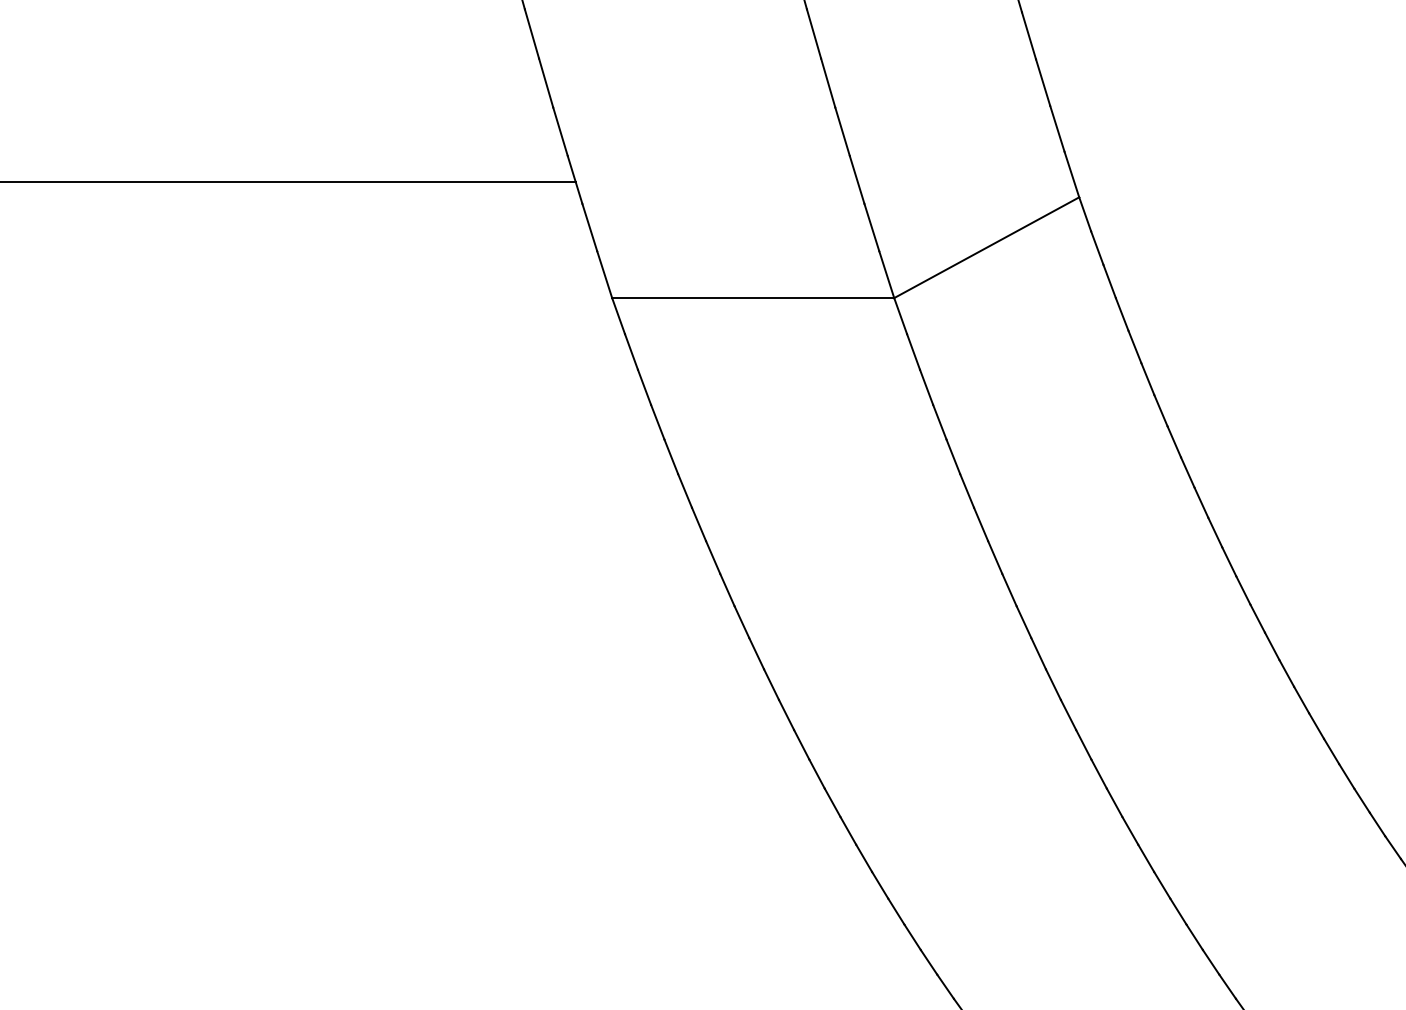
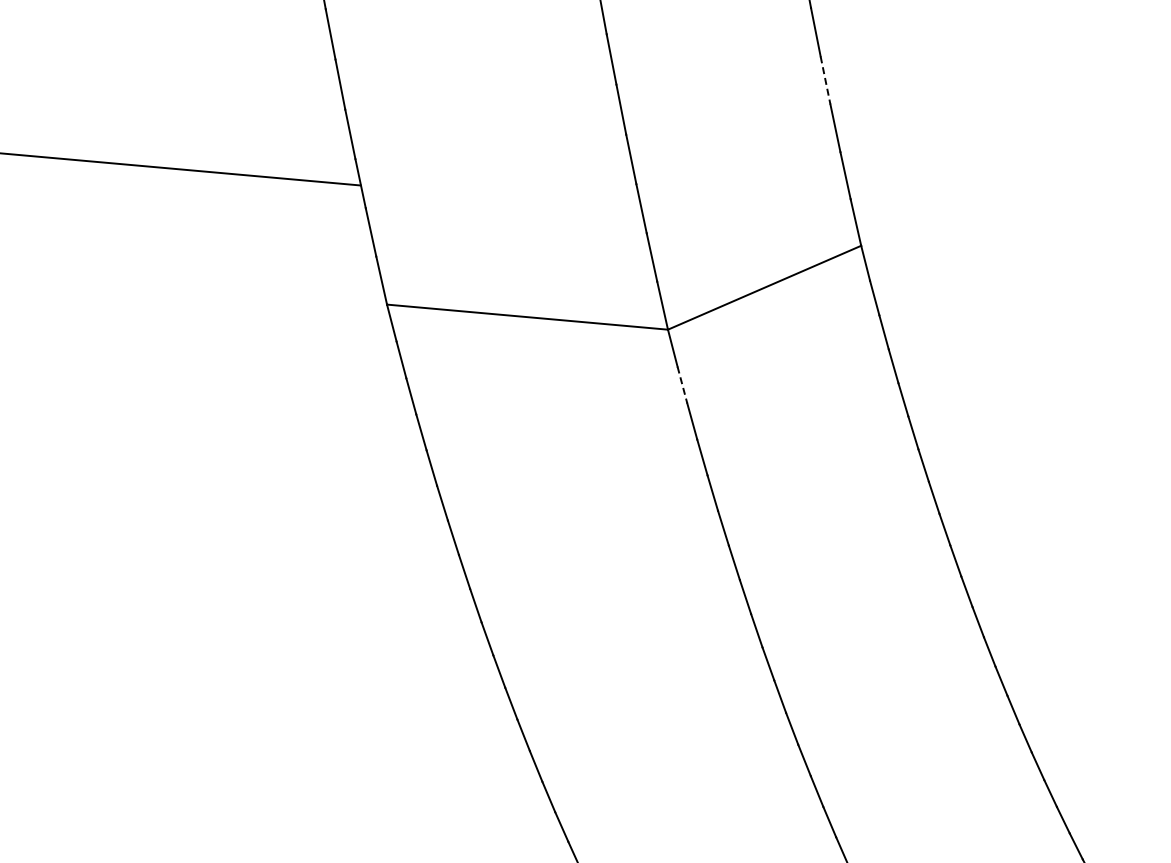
line: (1029, 35) -> (826, 80), solid -> dashed
line: (913, 351) -> (682, 384), solid -> dashed

